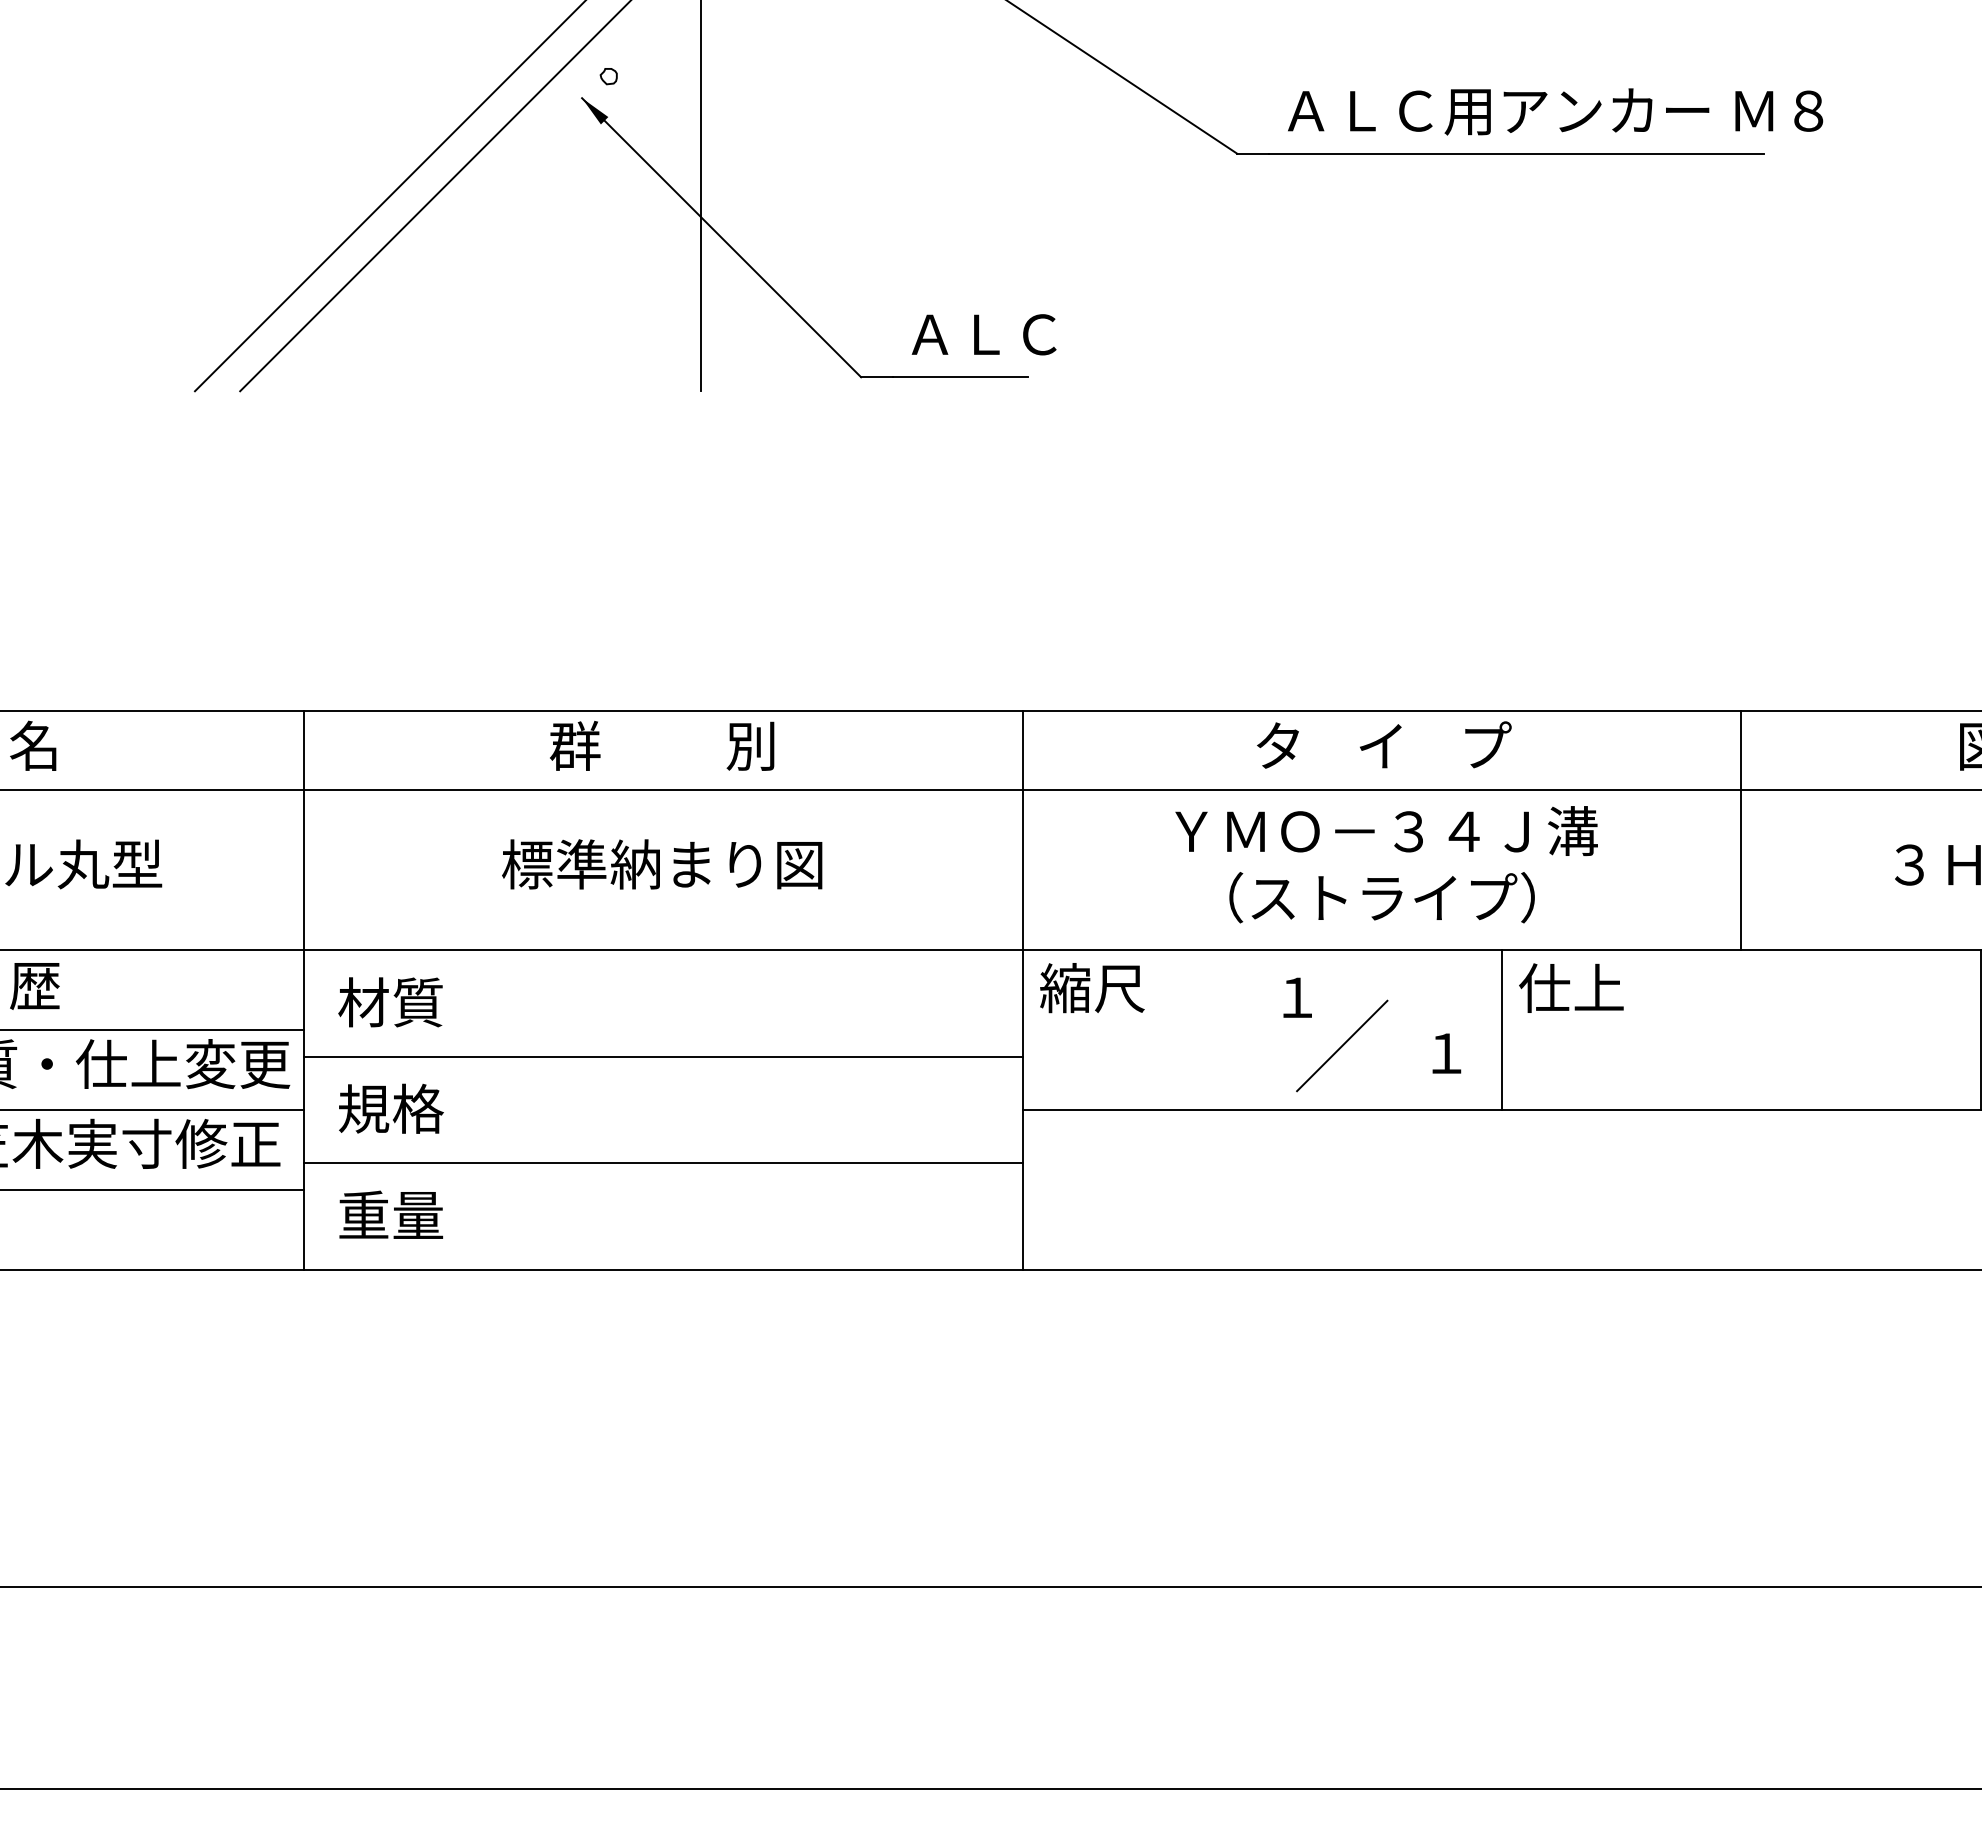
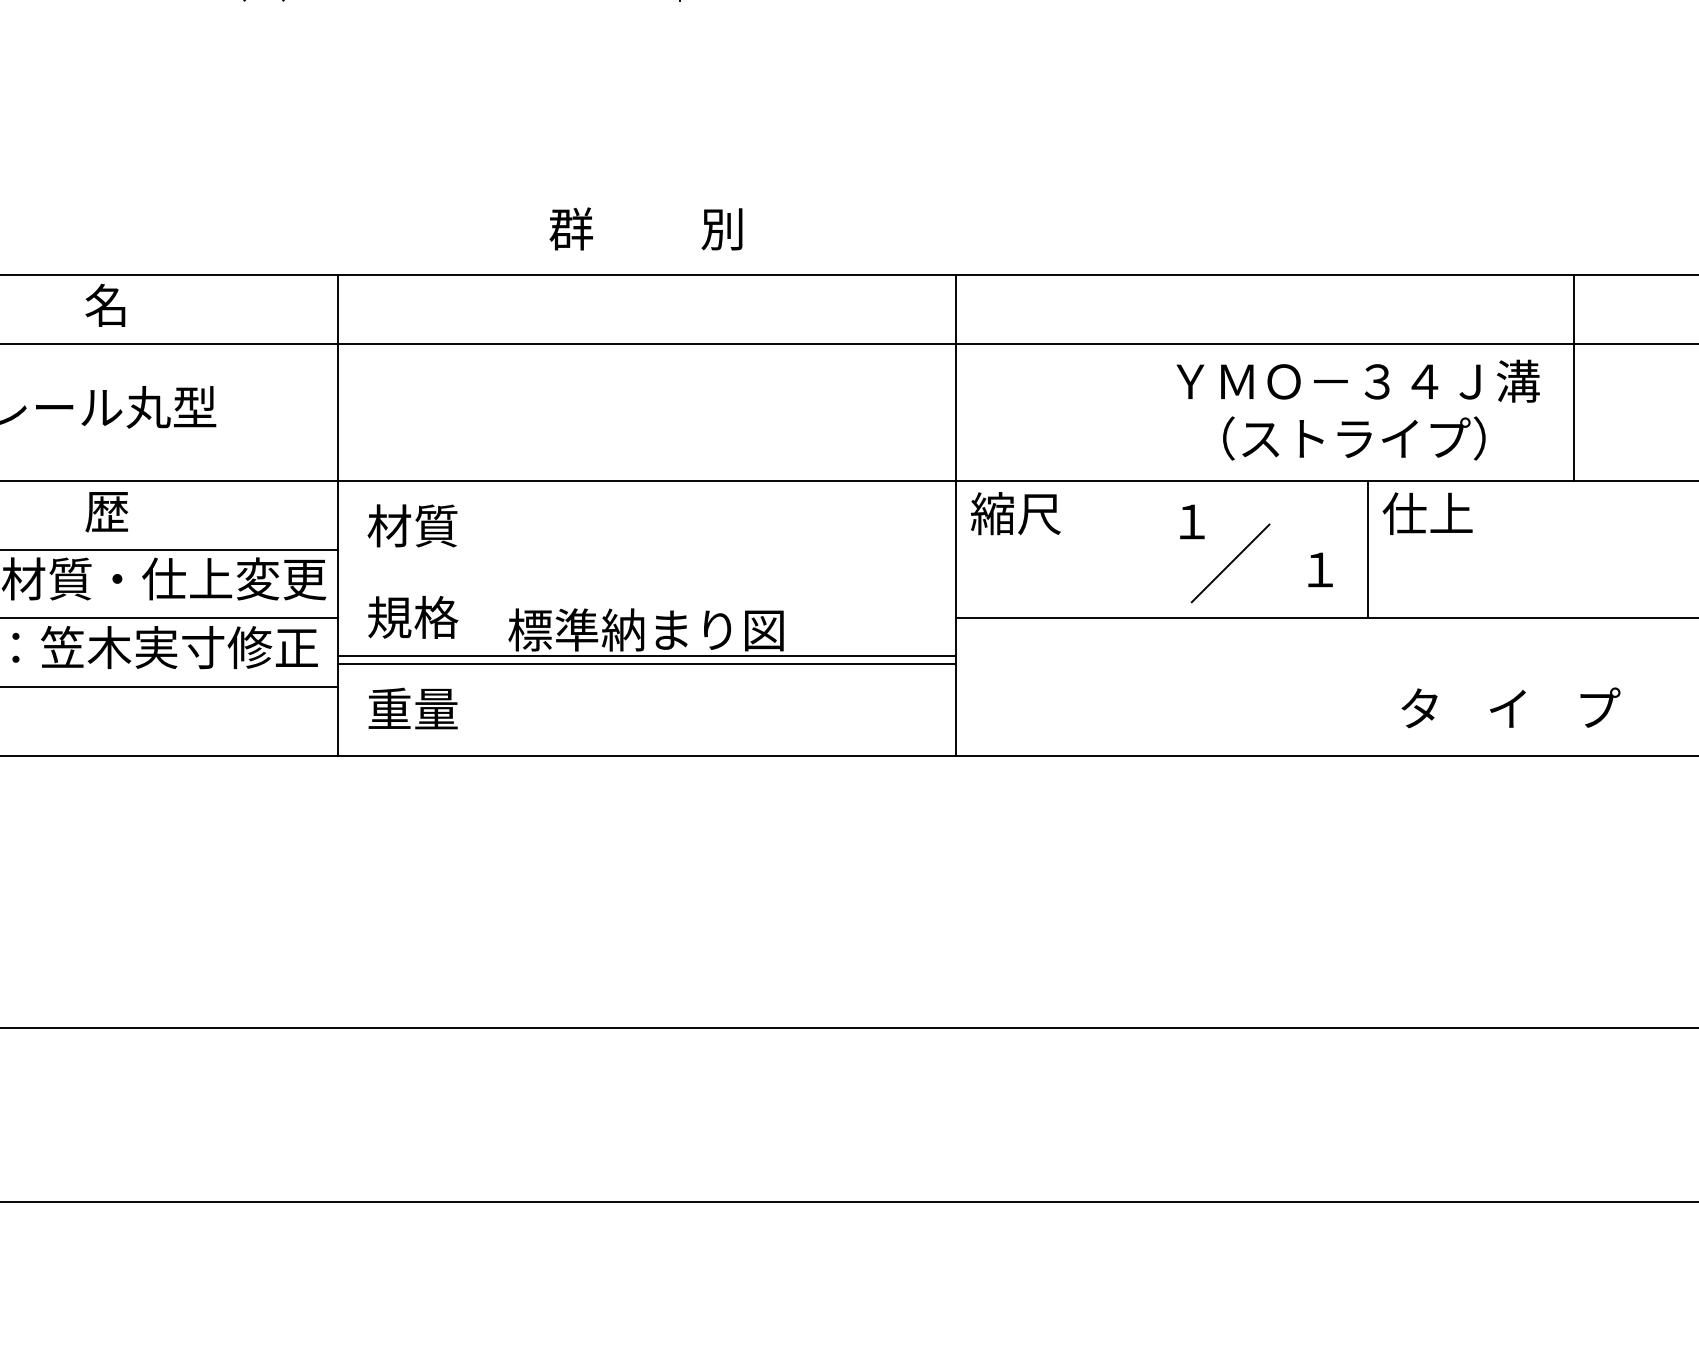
text: (1384, 744) -> (1511, 707), moved
text: (662, 745) -> (646, 228), moved
text: (662, 864) -> (646, 630), moved
text: (1386, 864) -> (1358, 409), moved
line: (663, 1056) -> (647, 655), moved

